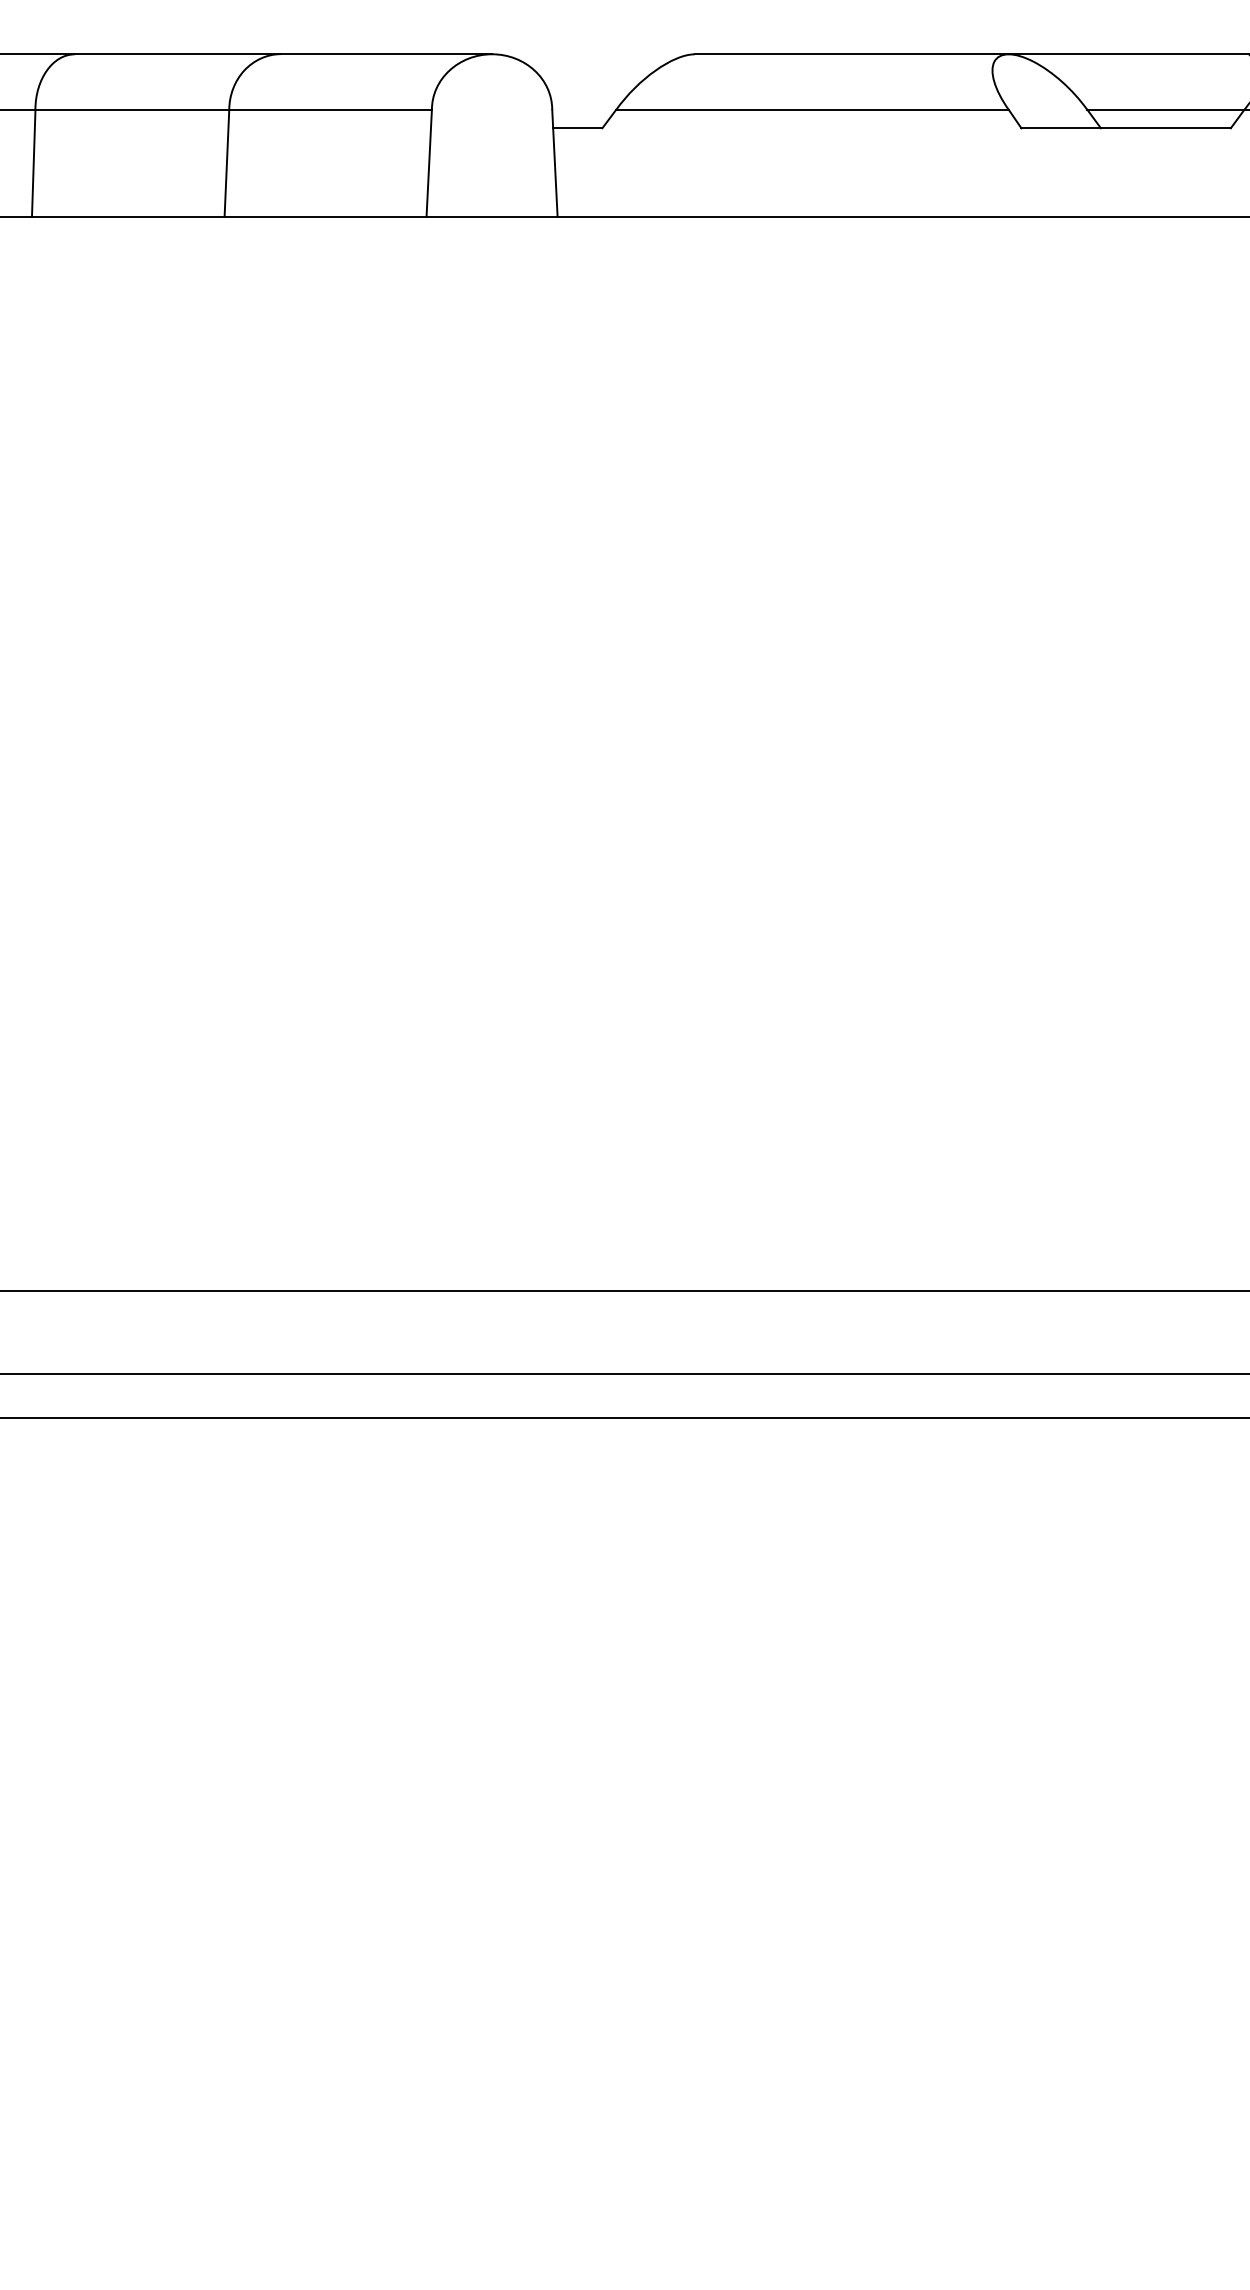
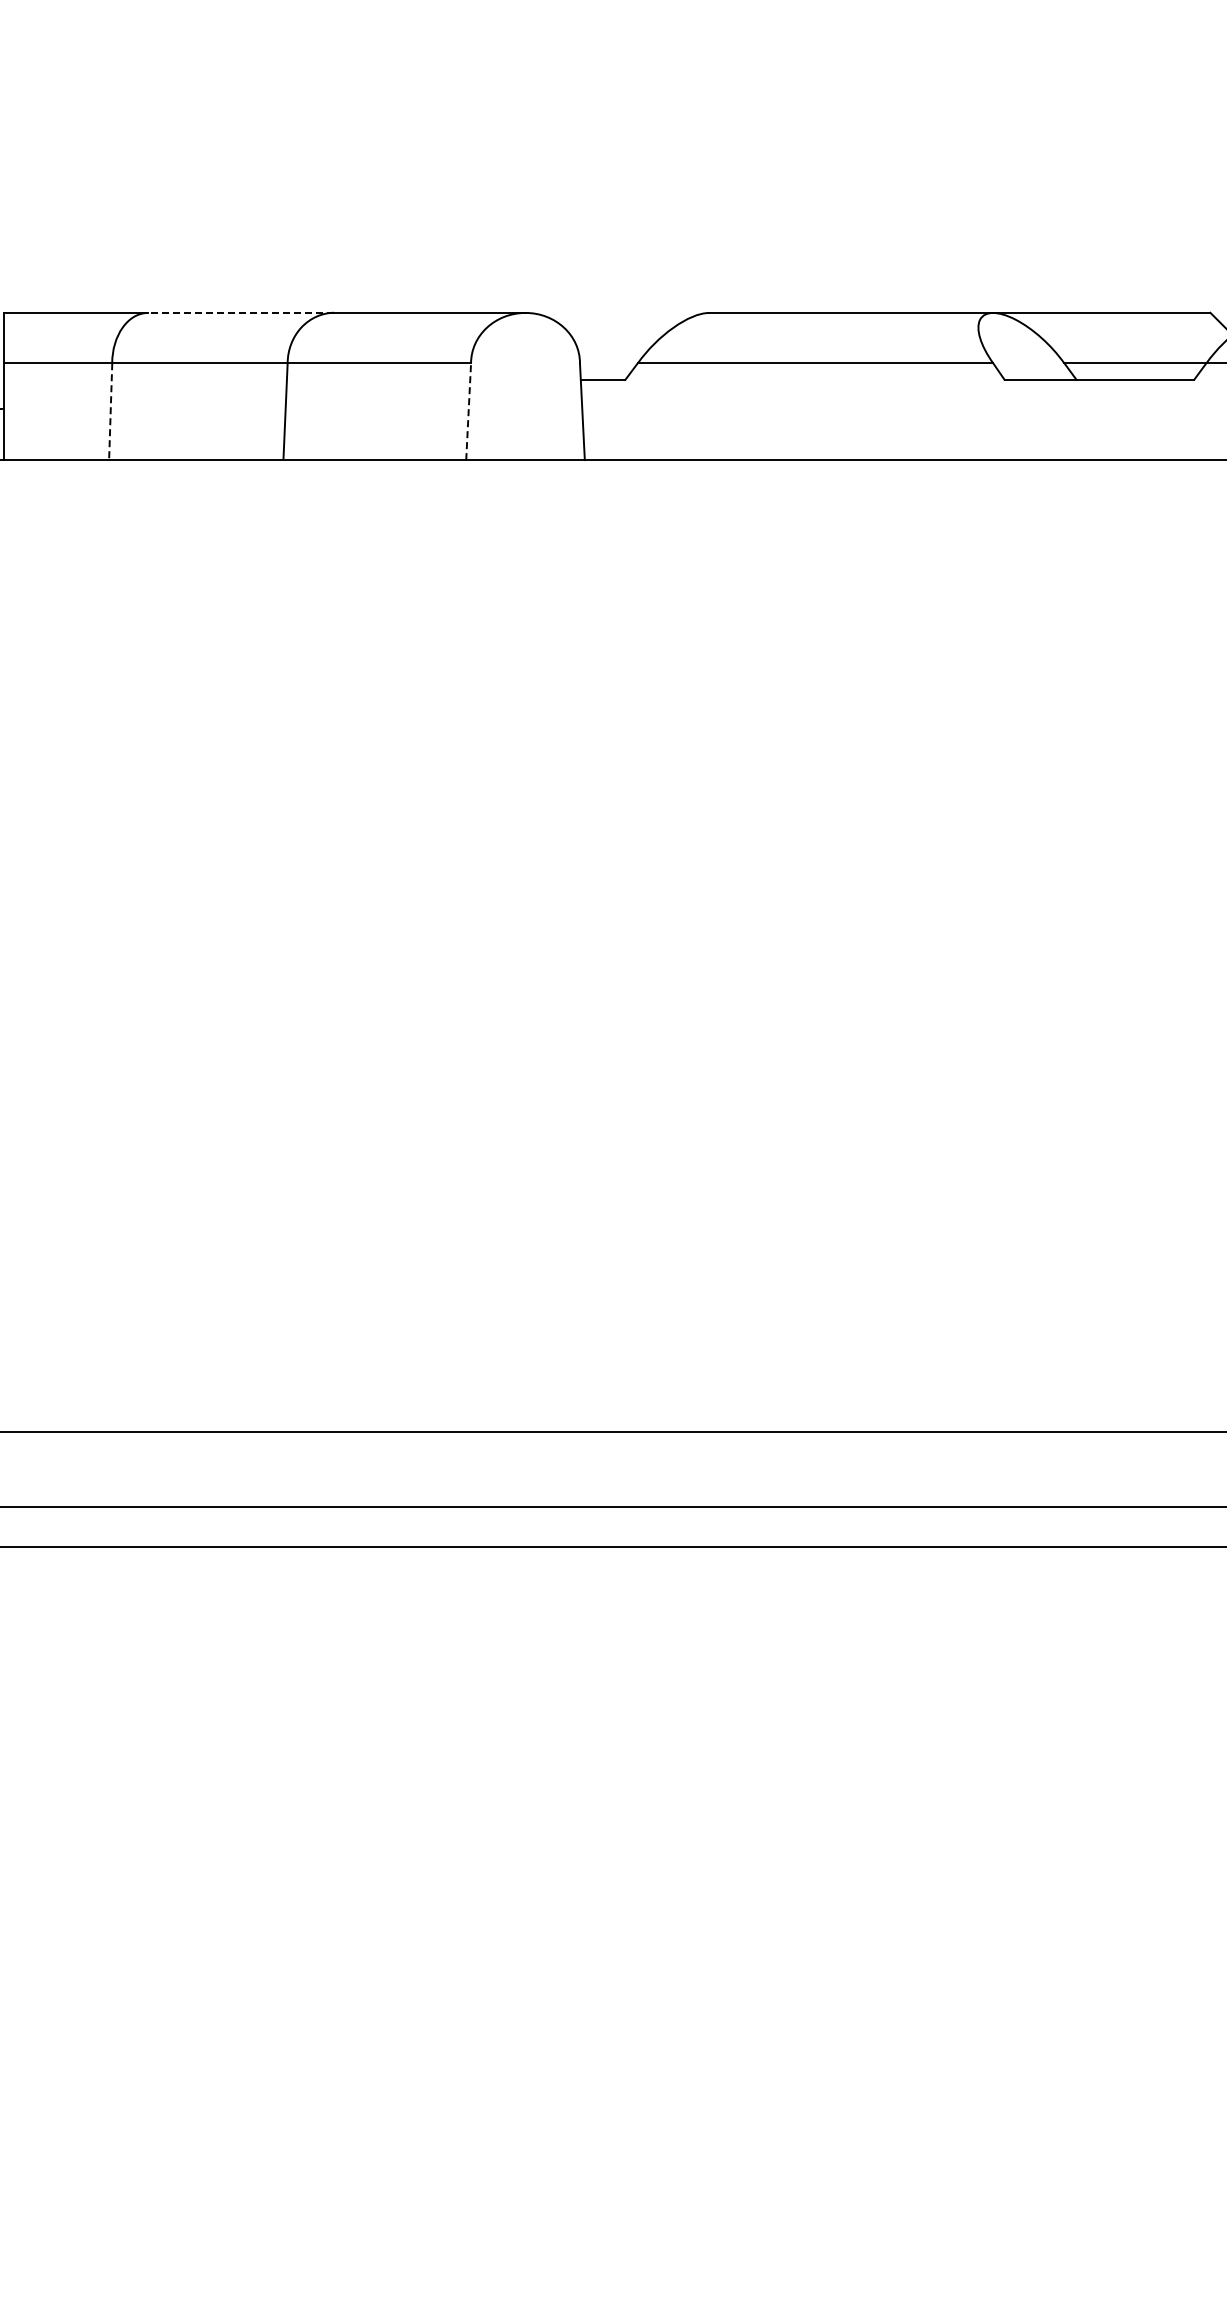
line: (177, 53) -> (240, 312), solid -> dashed
line: (429, 163) -> (468, 411), solid -> dashed
line: (33, 164) -> (110, 412), solid -> dashed

